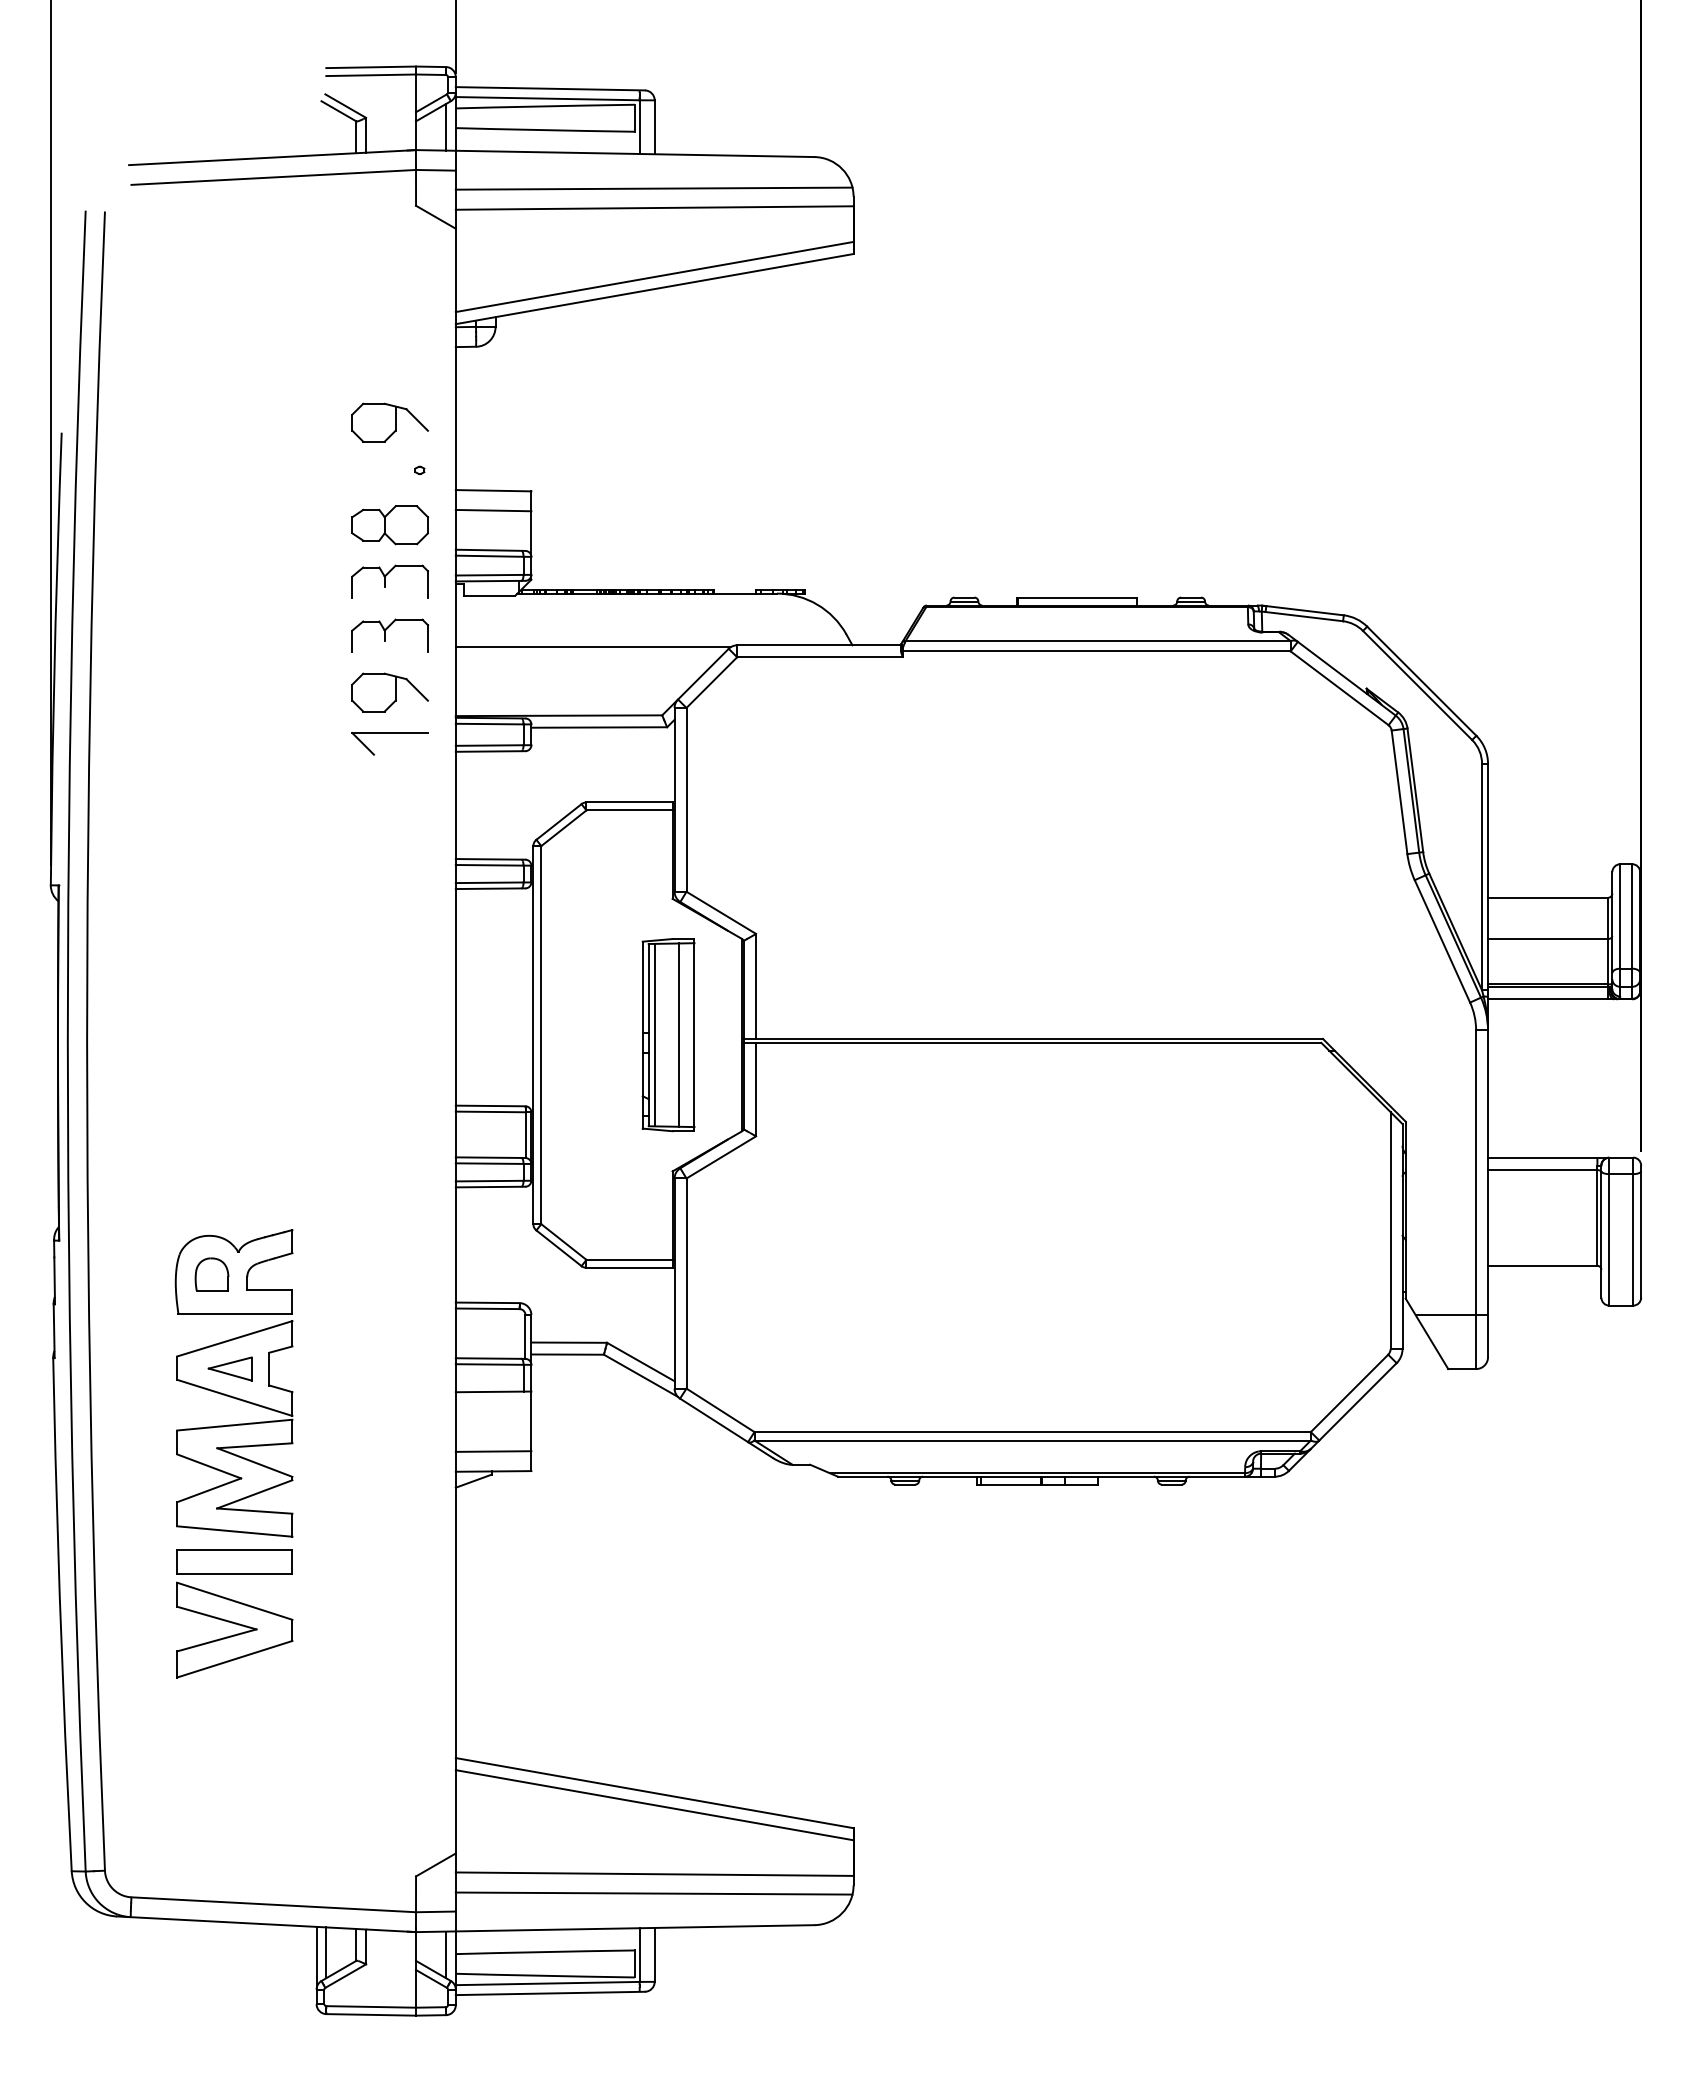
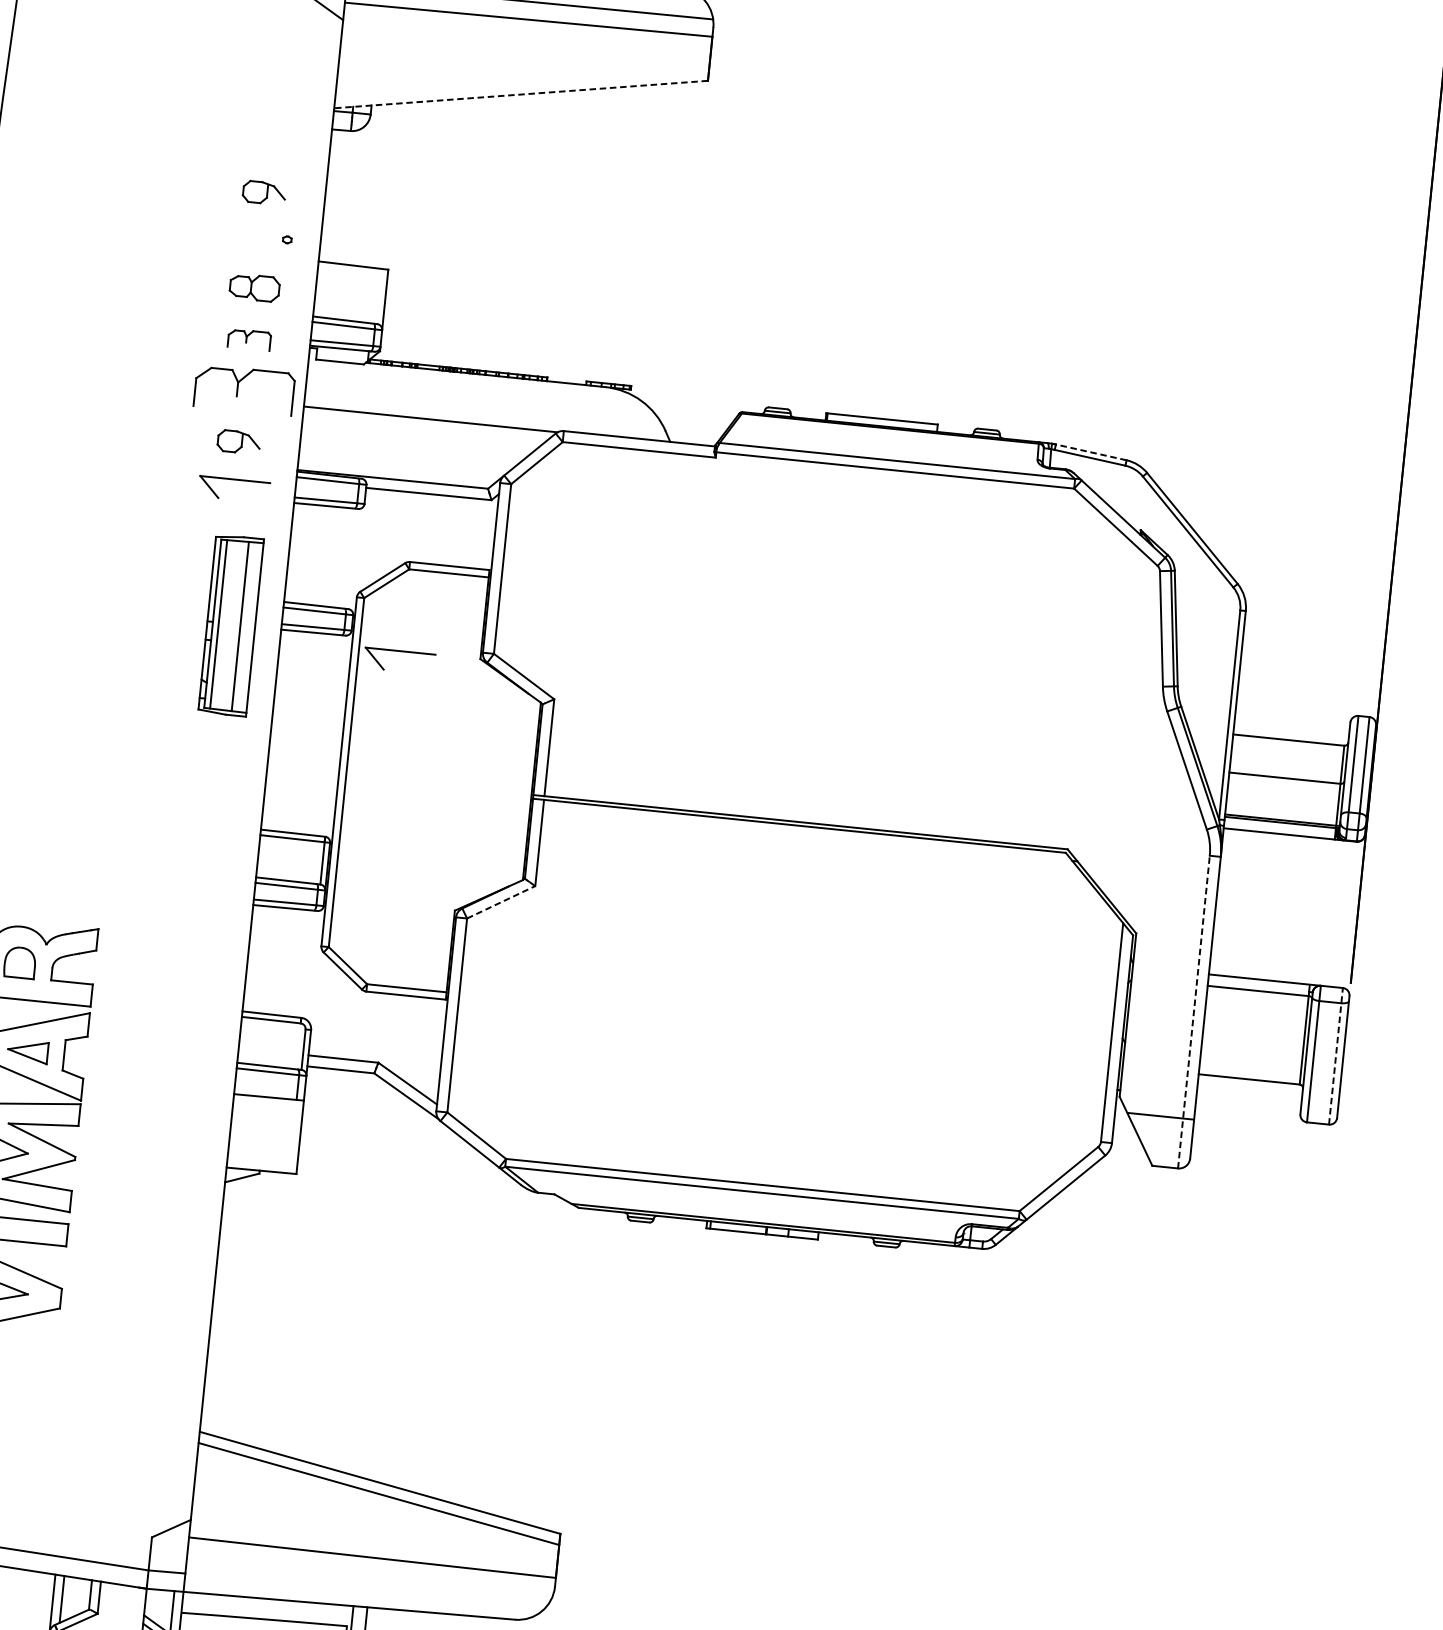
line: (654, 276) -> (522, 82), removed
line: (654, 289) -> (520, 94), solid -> dashed
part: (389, 422) -> (263, 192), size x0.6
line: (493, 510) -> (351, 283), removed
part: (389, 525) -> (254, 287), size x0.7
part: (389, 581) -> (248, 339), size x0.6
line: (1304, 610) -> (1090, 452), solid -> dashed
part: (389, 635) -> (243, 389), size x1.4
part: (389, 692) -> (238, 442), size x0.6
part: (585, 899) -> (400, 651), added
part: (668, 1035) -> (231, 625), moved
line: (721, 1157) -> (501, 902), solid -> dashed
line: (1476, 1199) -> (1194, 1011), solid -> dashed
line: (1633, 1231) -> (1336, 1056), solid -> dashed
line: (493, 1451) -> (263, 1152), removed
line: (653, 1893) -> (369, 1575), removed

